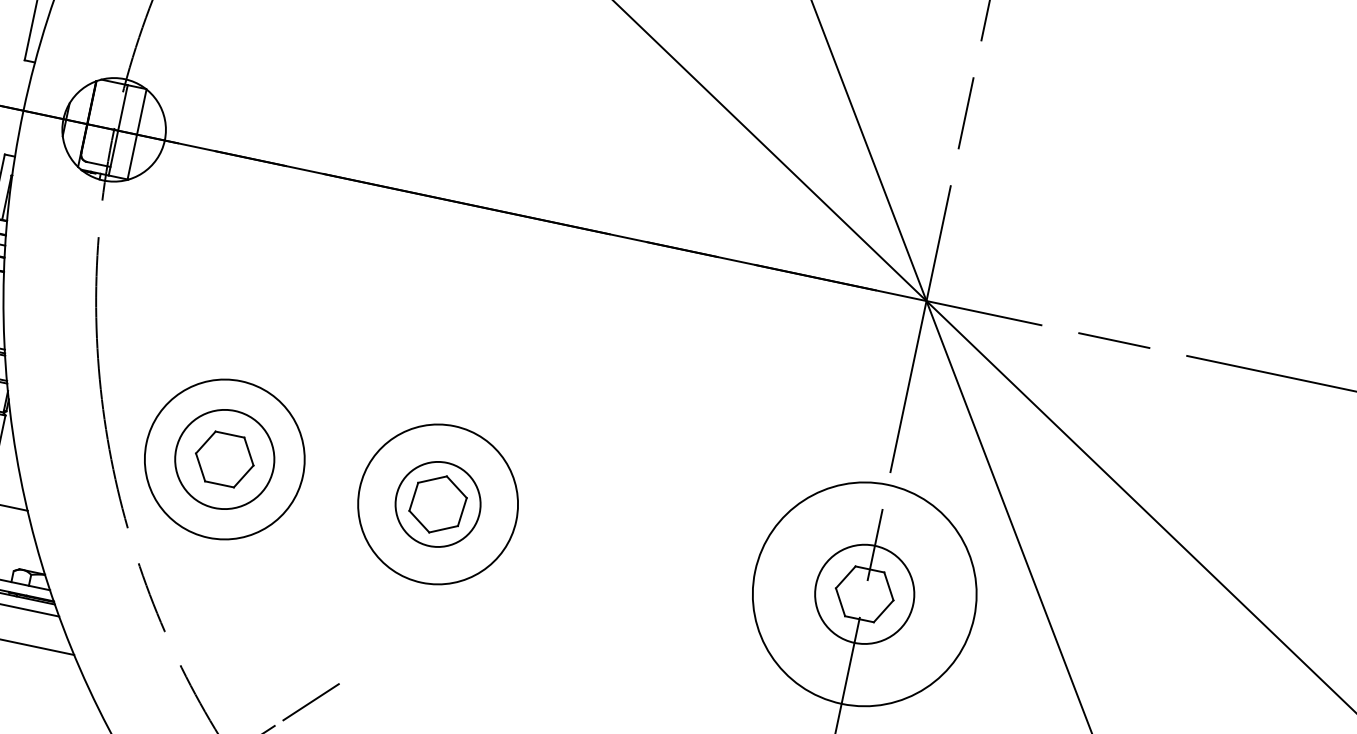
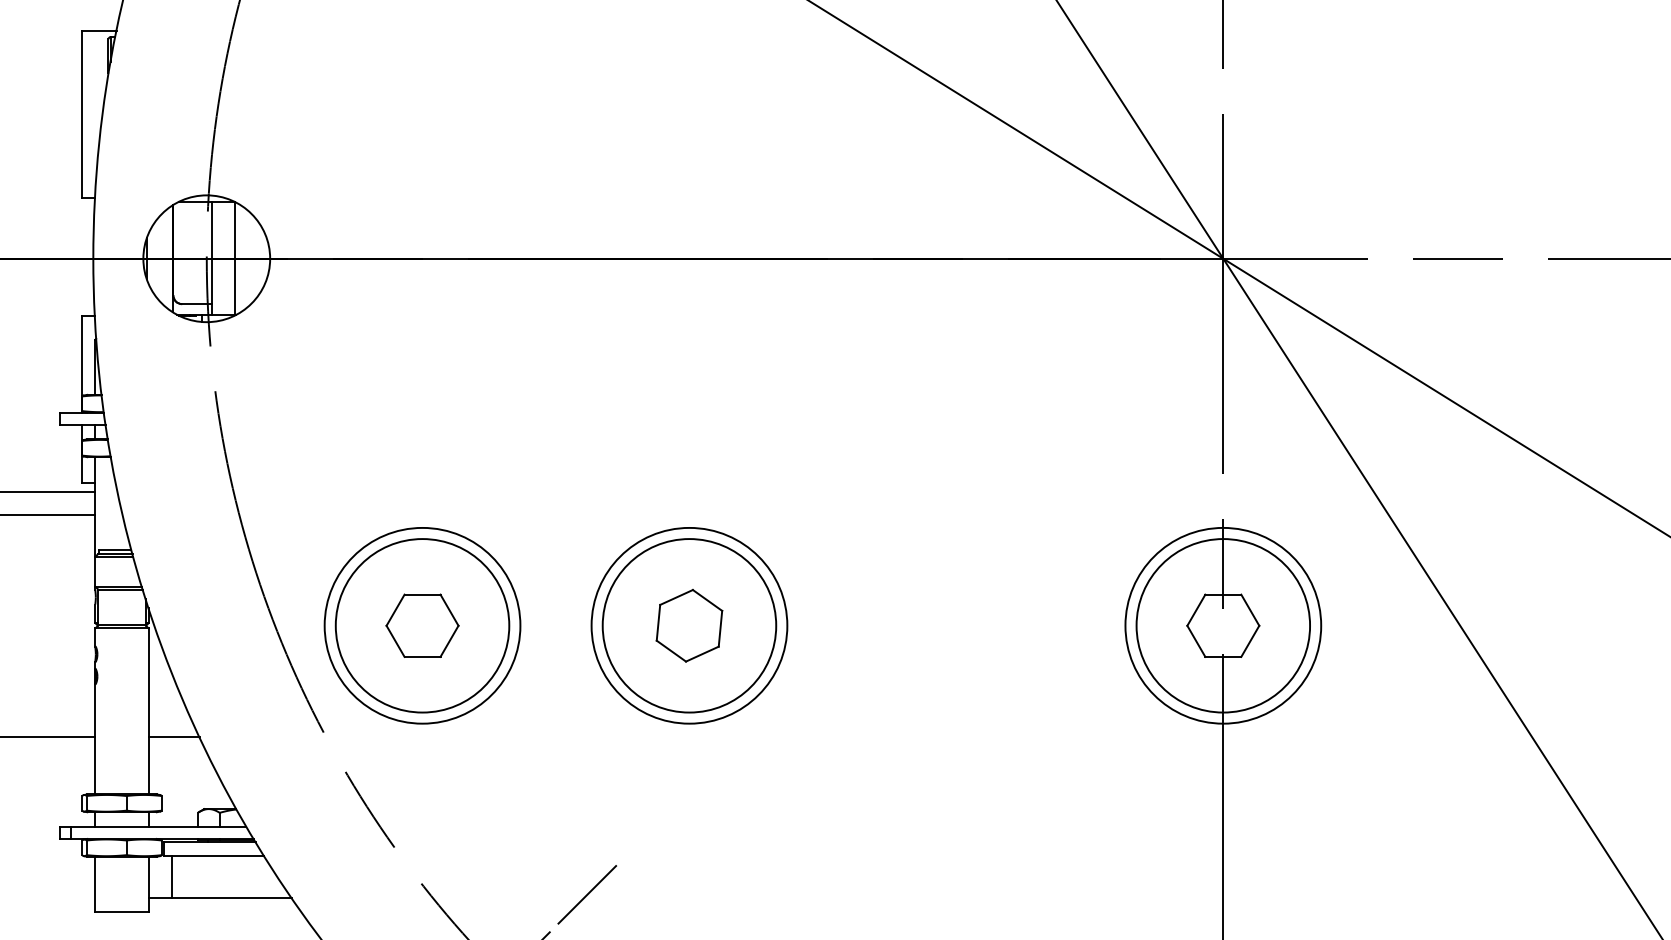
circle: (224, 459) -> (422, 625), size x1.43
circle: (438, 504) -> (689, 625), size x1.67
circle: (864, 594) -> (1223, 625), size x0.71
circle: (864, 594) -> (1223, 625), size x1.43

